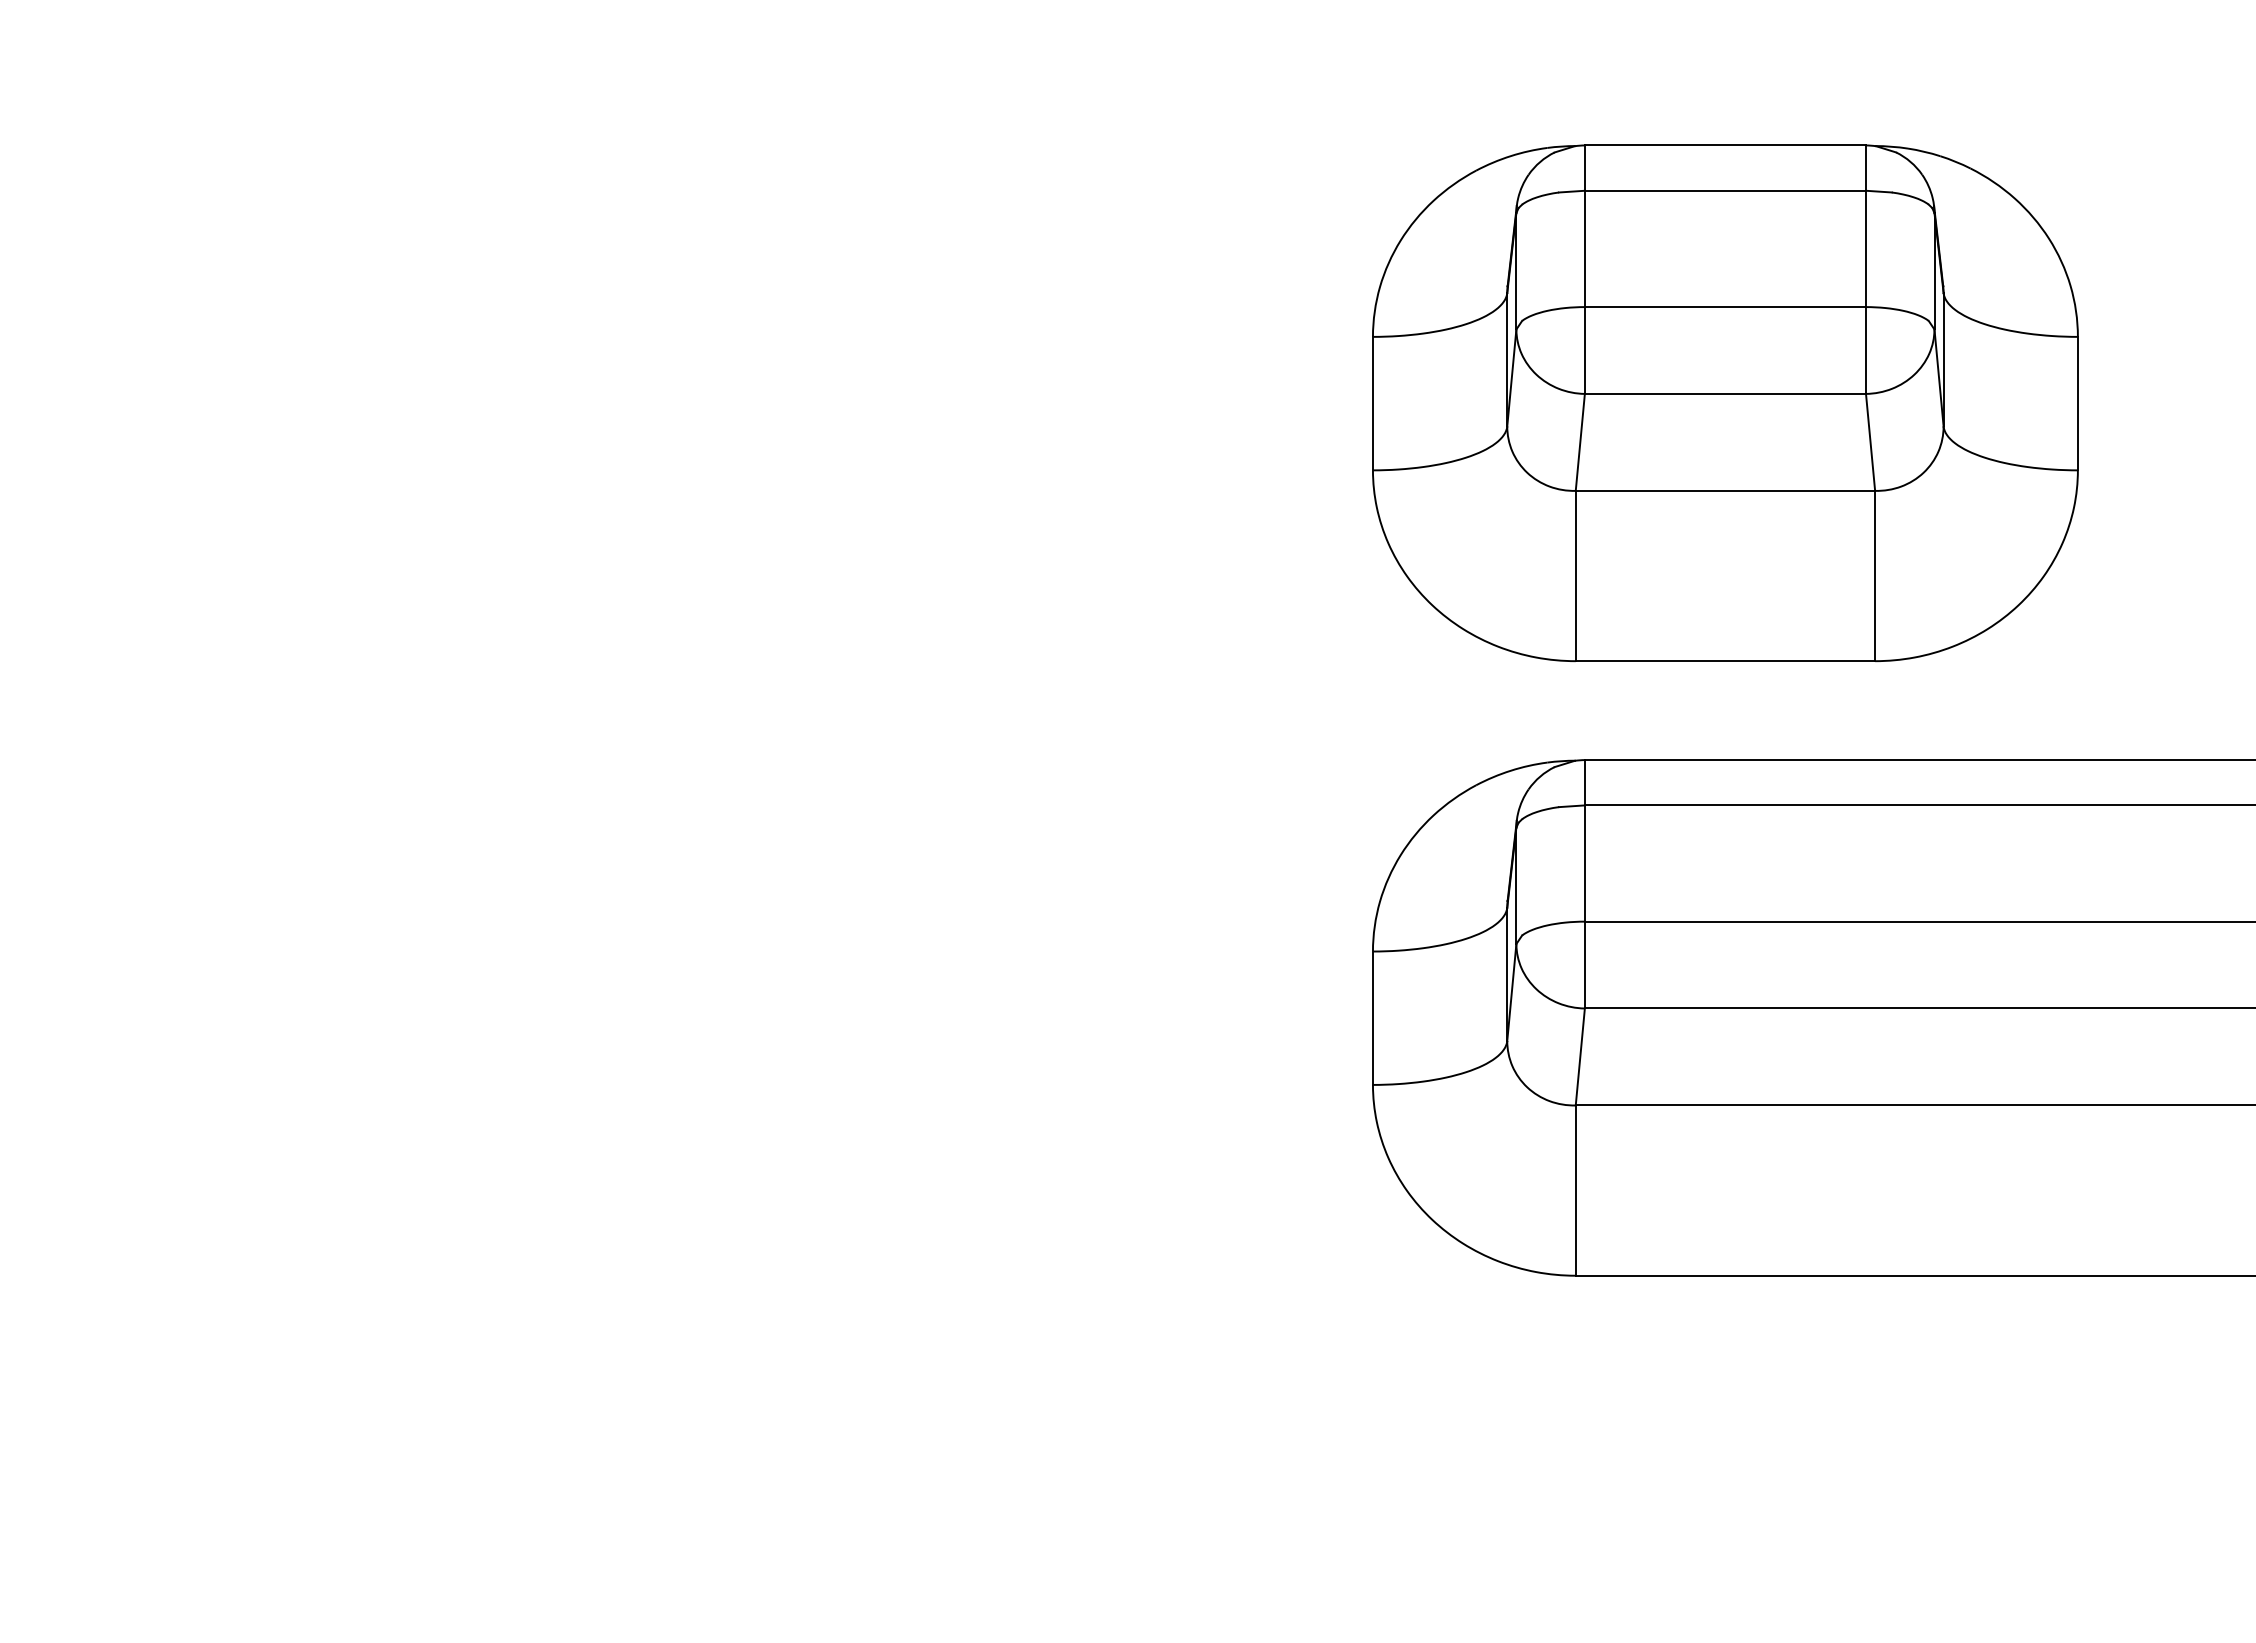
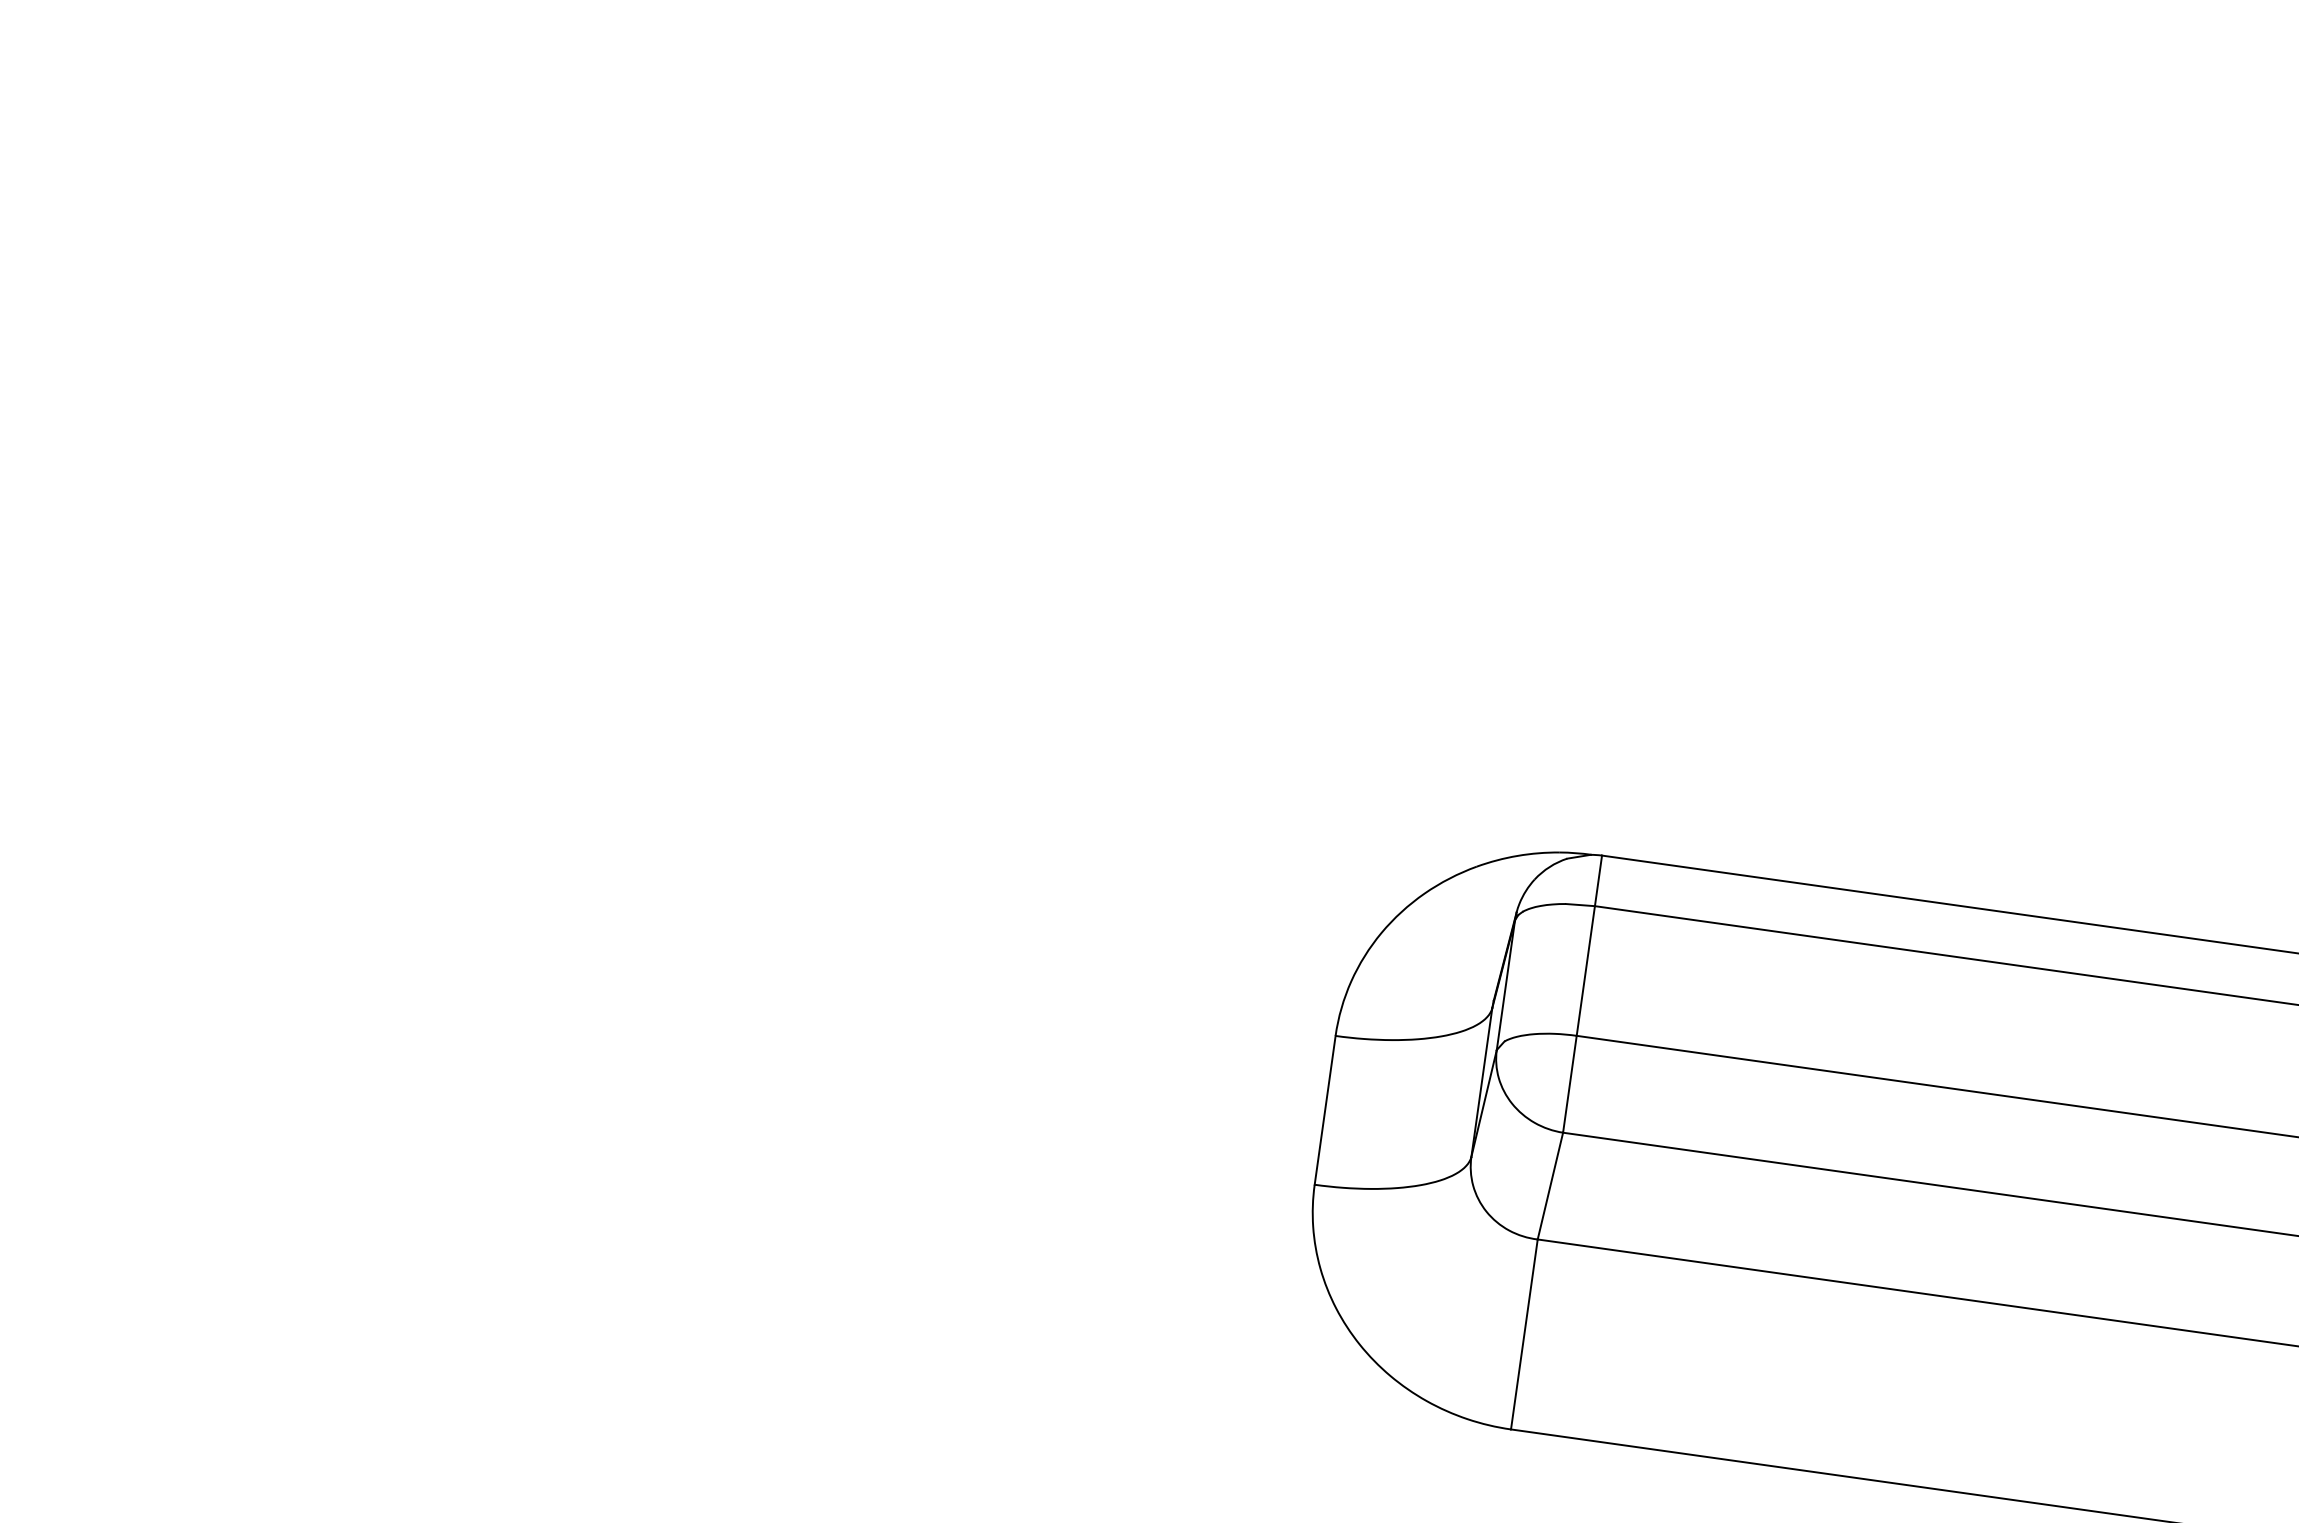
part: (1725, 403) -> (1814, 479), removed

